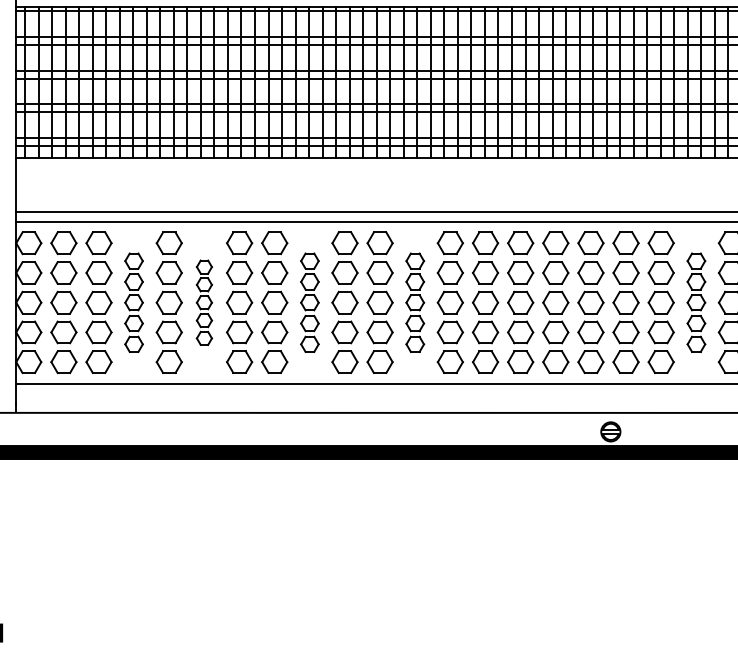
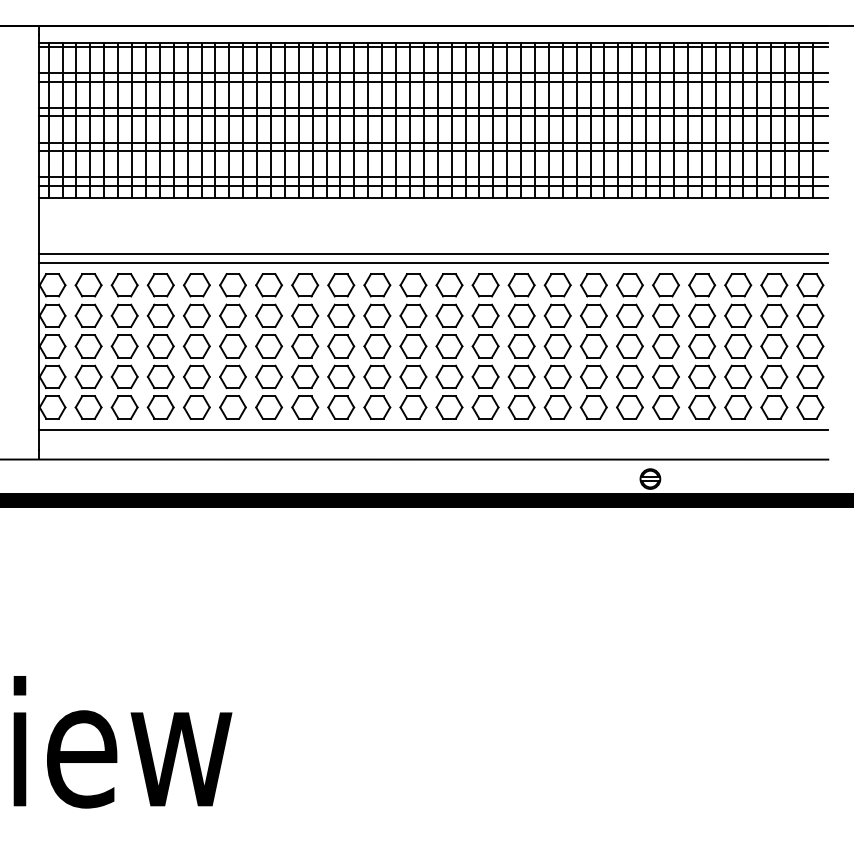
part: (133, 302) -> (160, 346), size x1.43
part: (203, 302) -> (232, 346), size x1.67
part: (310, 302) -> (341, 346), size x1.43
part: (415, 302) -> (449, 346), size x1.43
part: (696, 302) -> (738, 346), size x1.43

